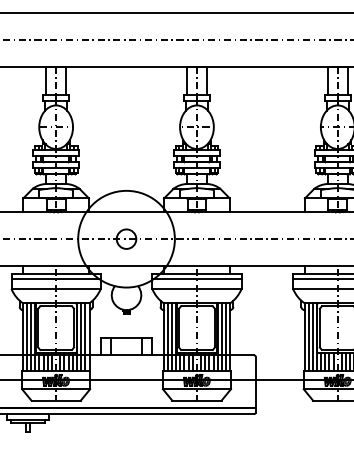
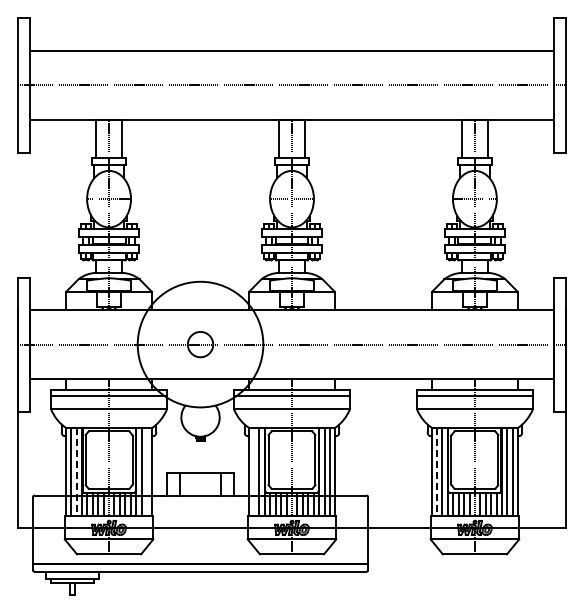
line: (85, 336) -> (147, 471), removed
line: (168, 336) -> (254, 471), removed
line: (31, 337) -> (76, 472), solid -> dashed
line: (308, 337) -> (436, 472), solid -> dashed

